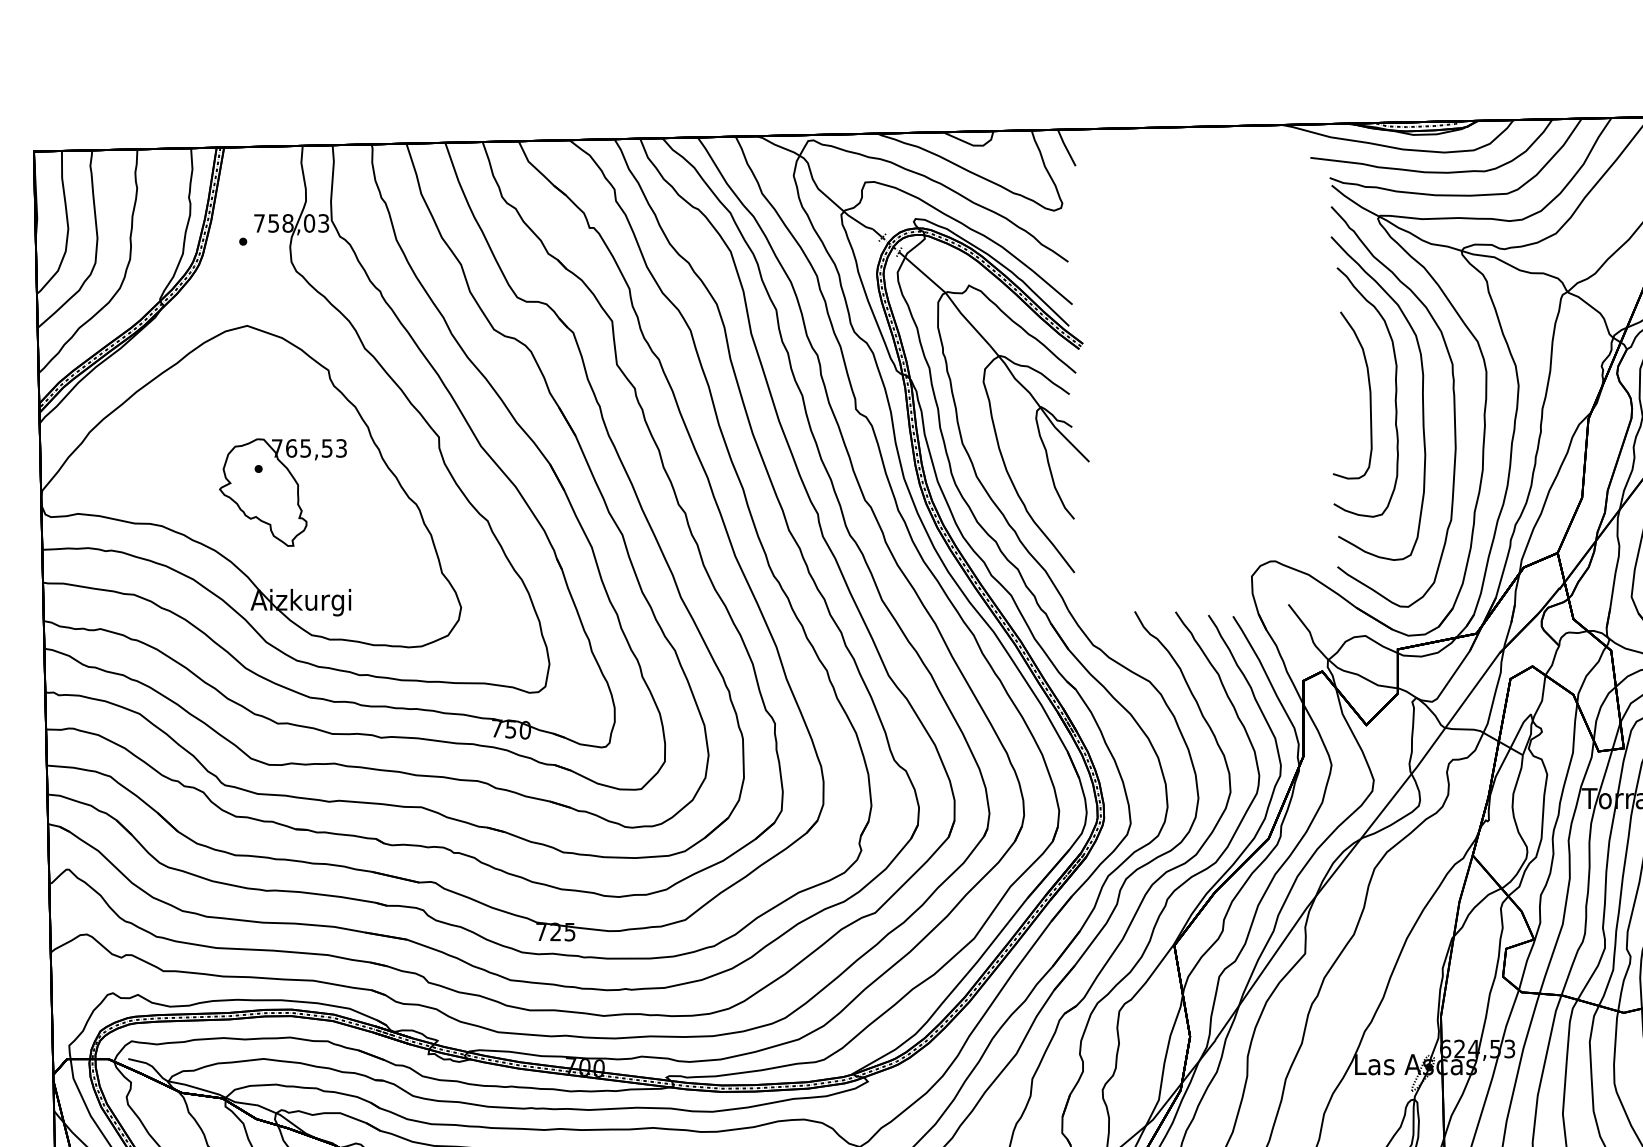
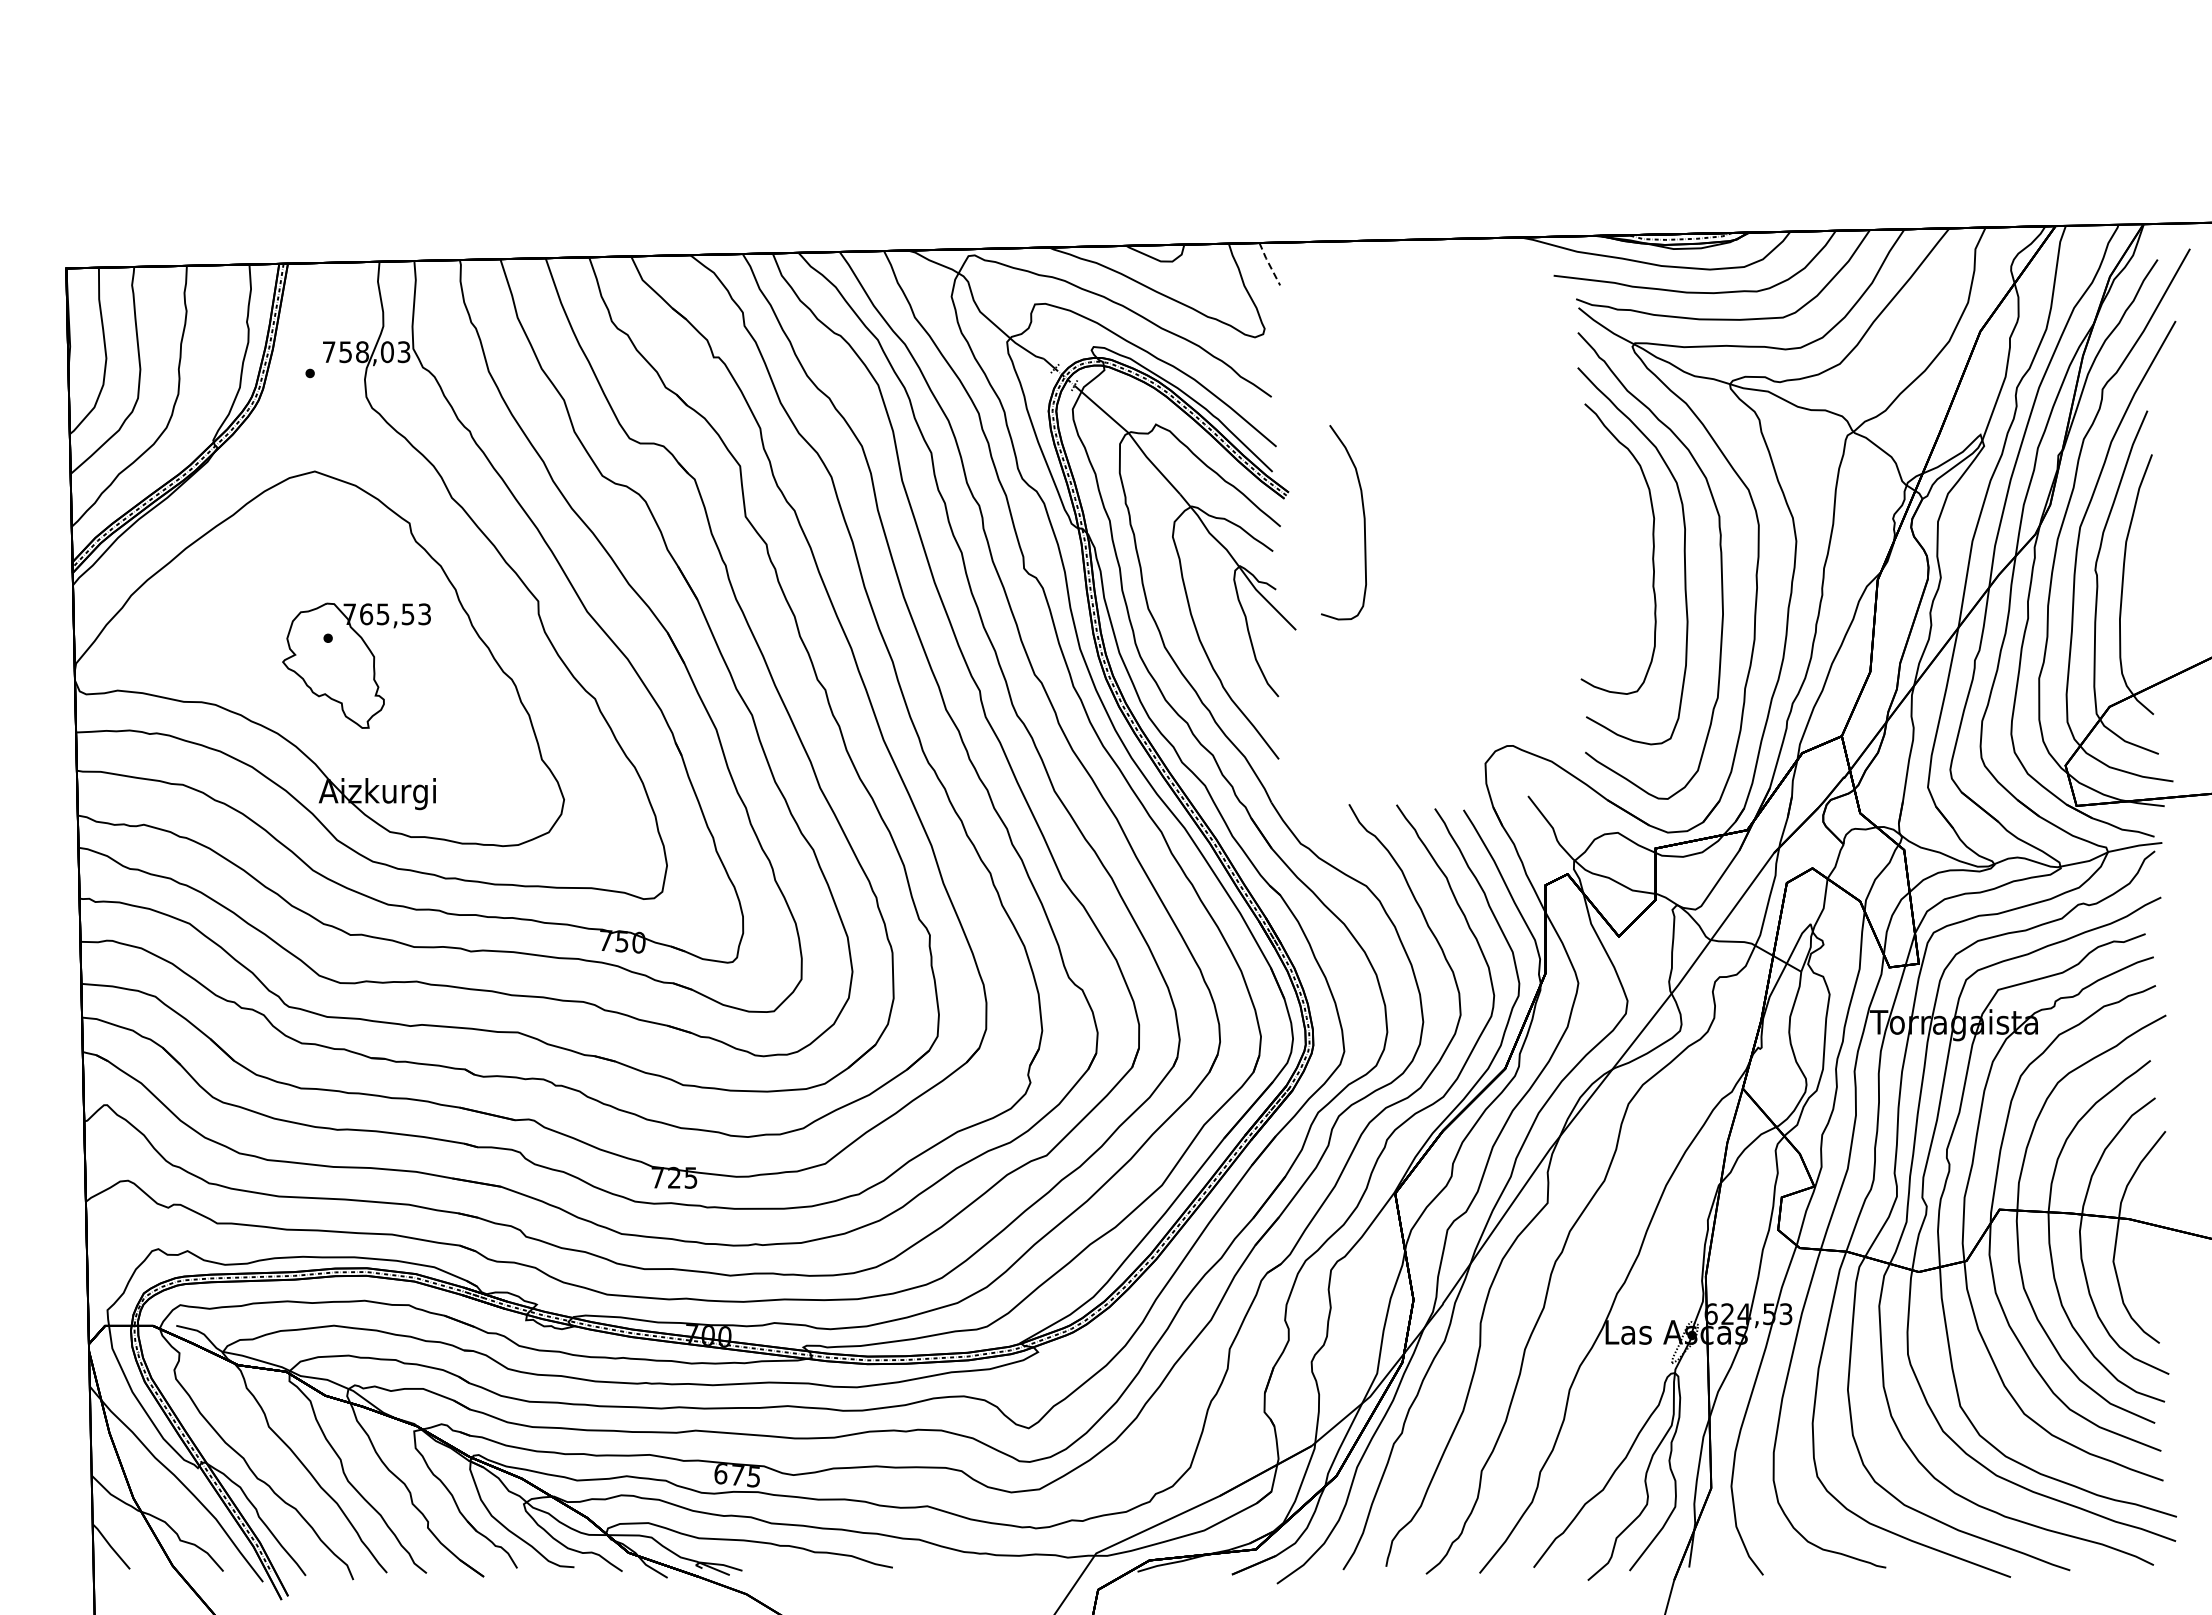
line: (1066, 148) -> (1269, 264), solid -> dashed
curve: (1369, 395) -> (1363, 522), moved

